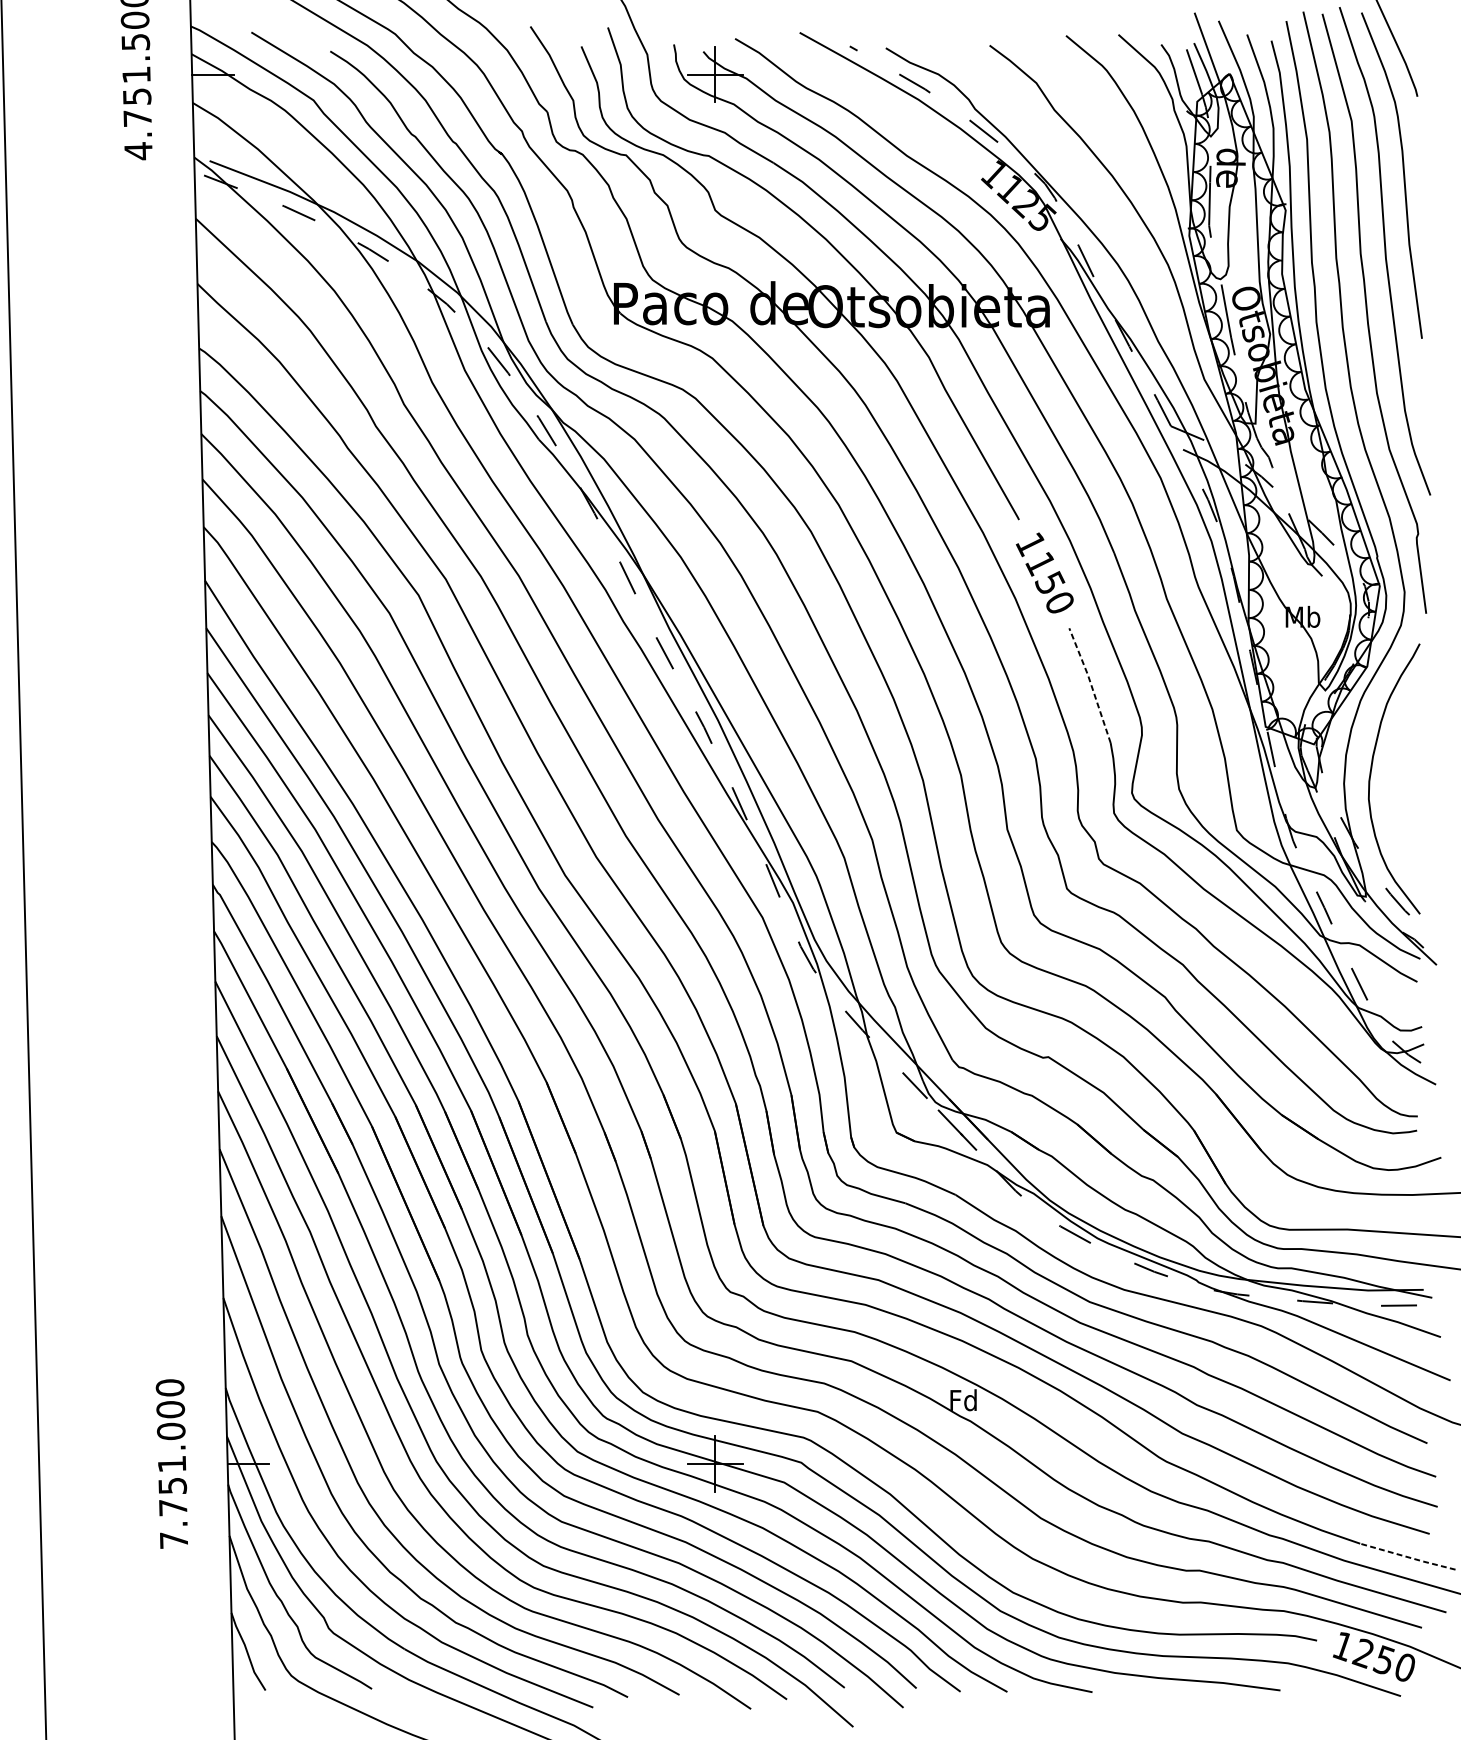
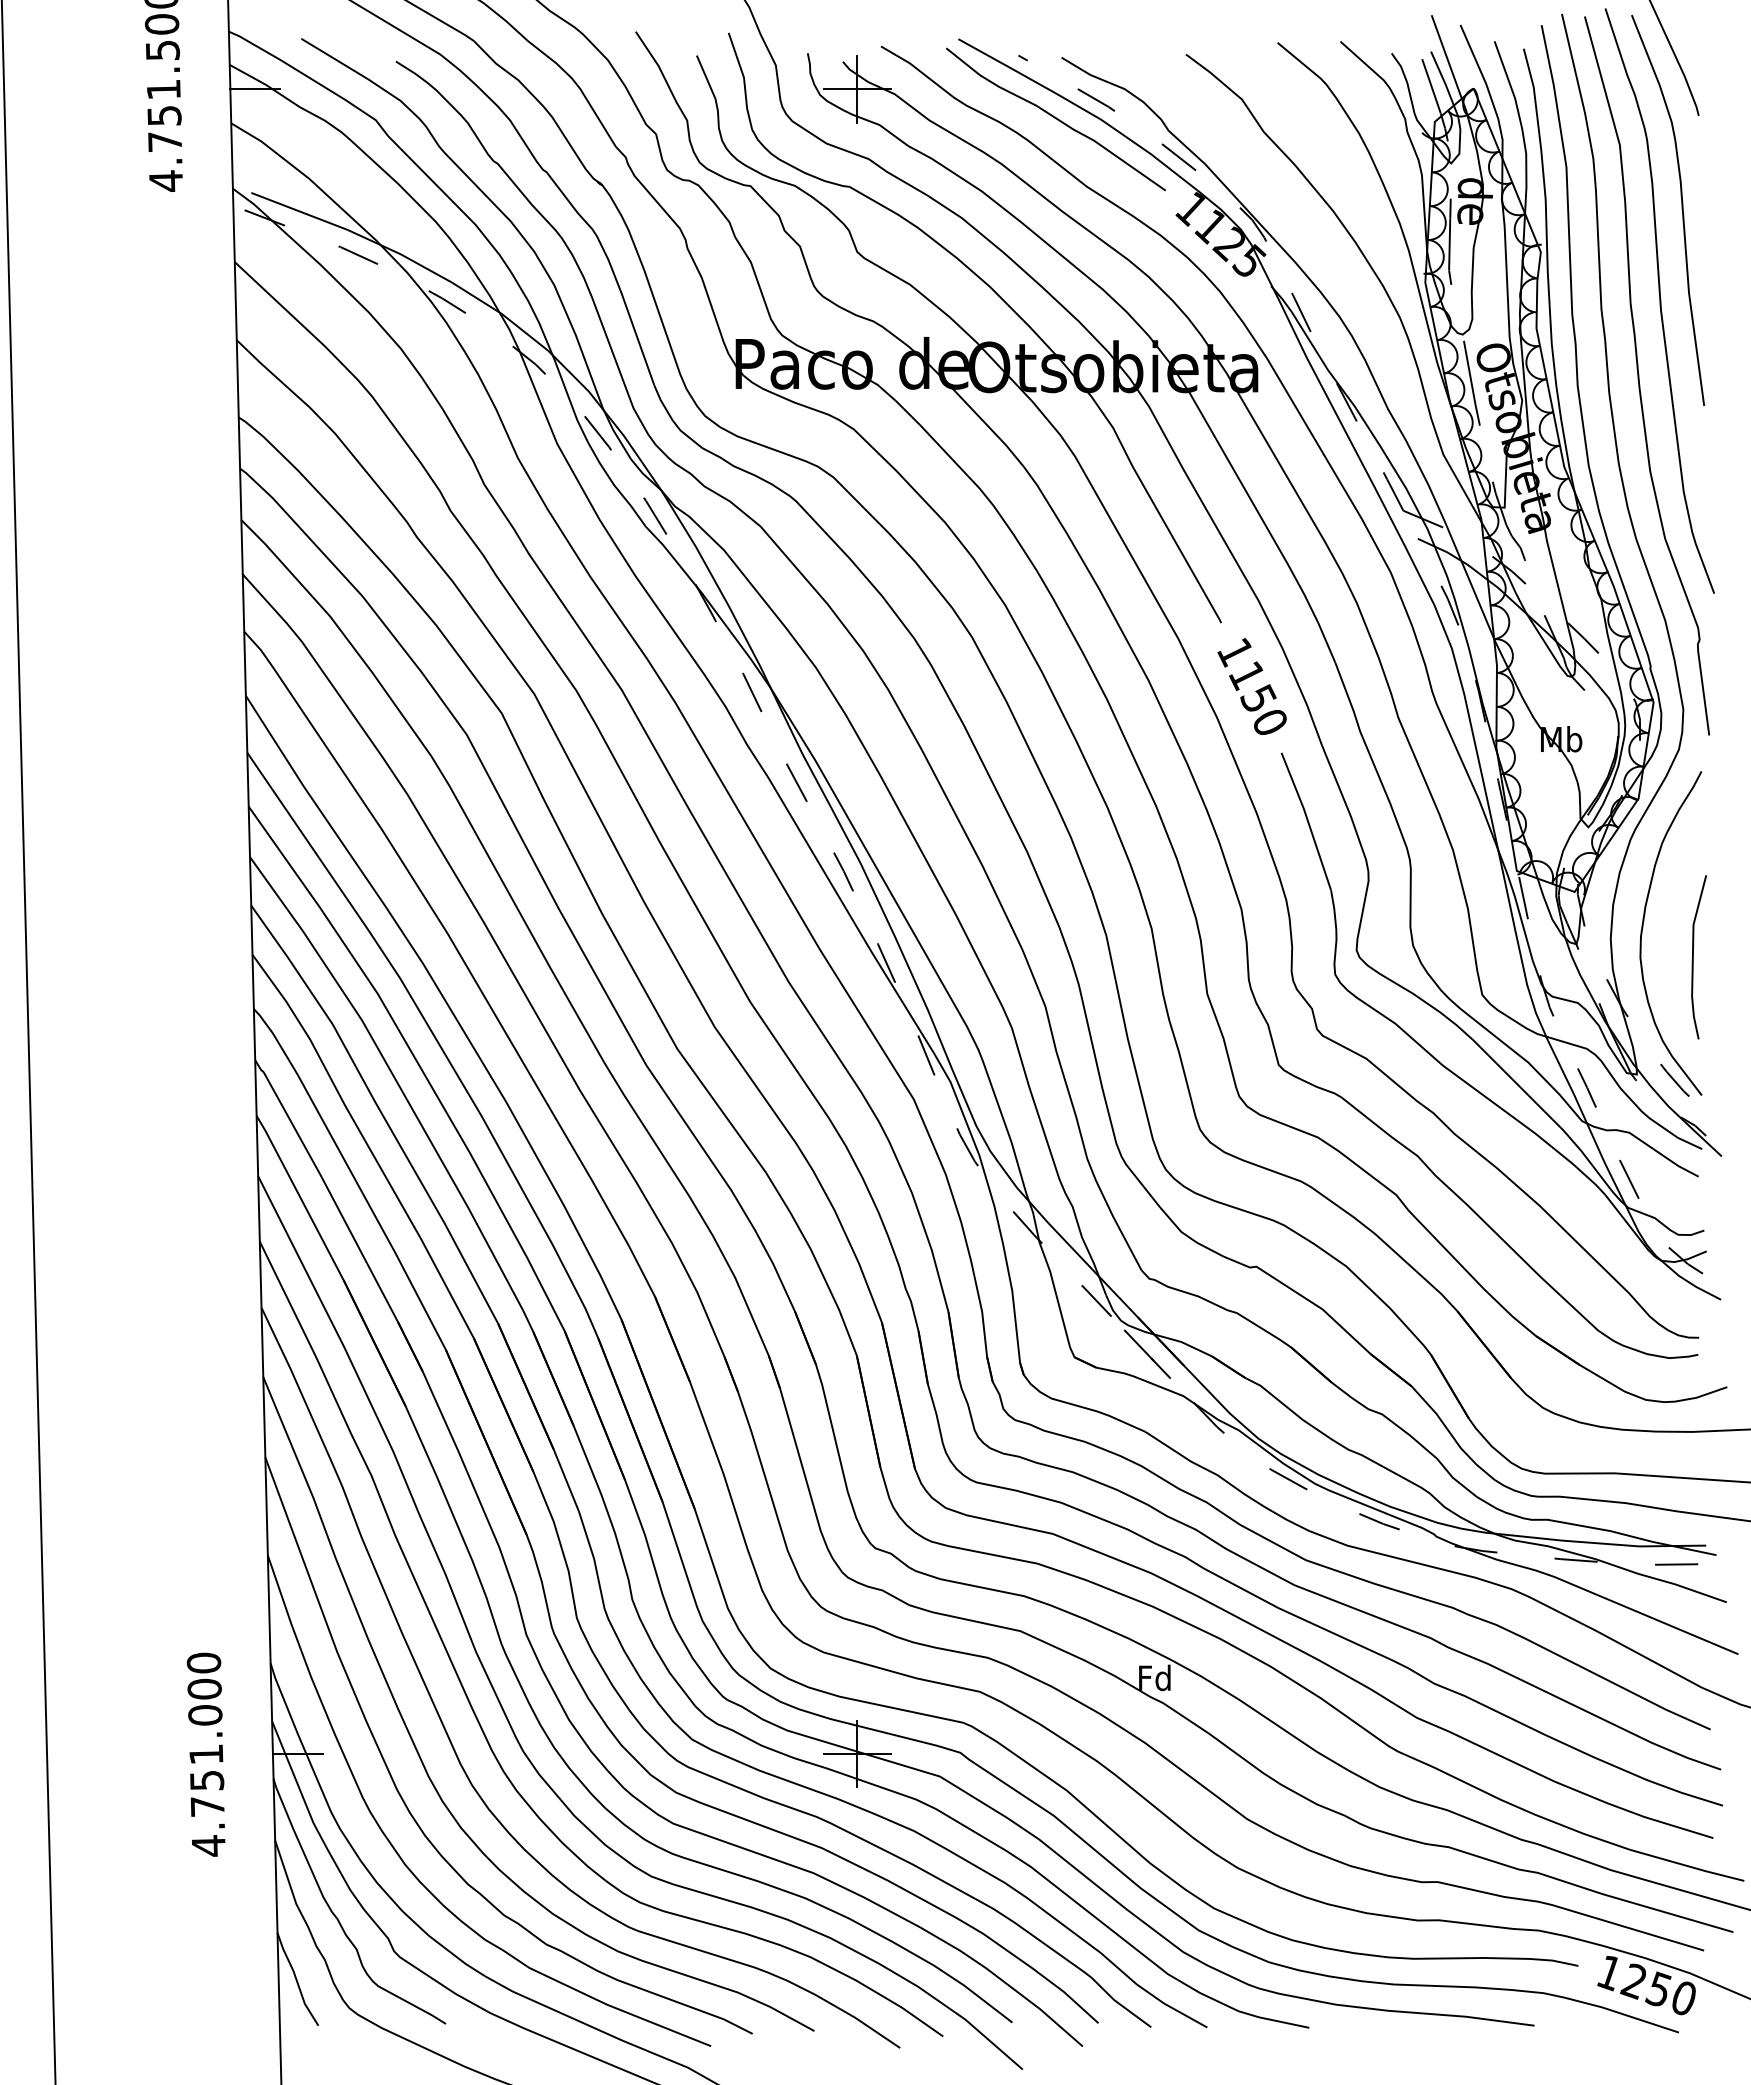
curve: (880, 99) -> (1055, 119), added
line: (1091, 683) -> (1307, 819), dashed -> solid
line: (1413, 799) -> (1693, 957), added
text: (173, 1540) -> (208, 1845), 7.751.000 -> 4.751.000
line: (1408, 1557) -> (1687, 1866), dashed -> solid

